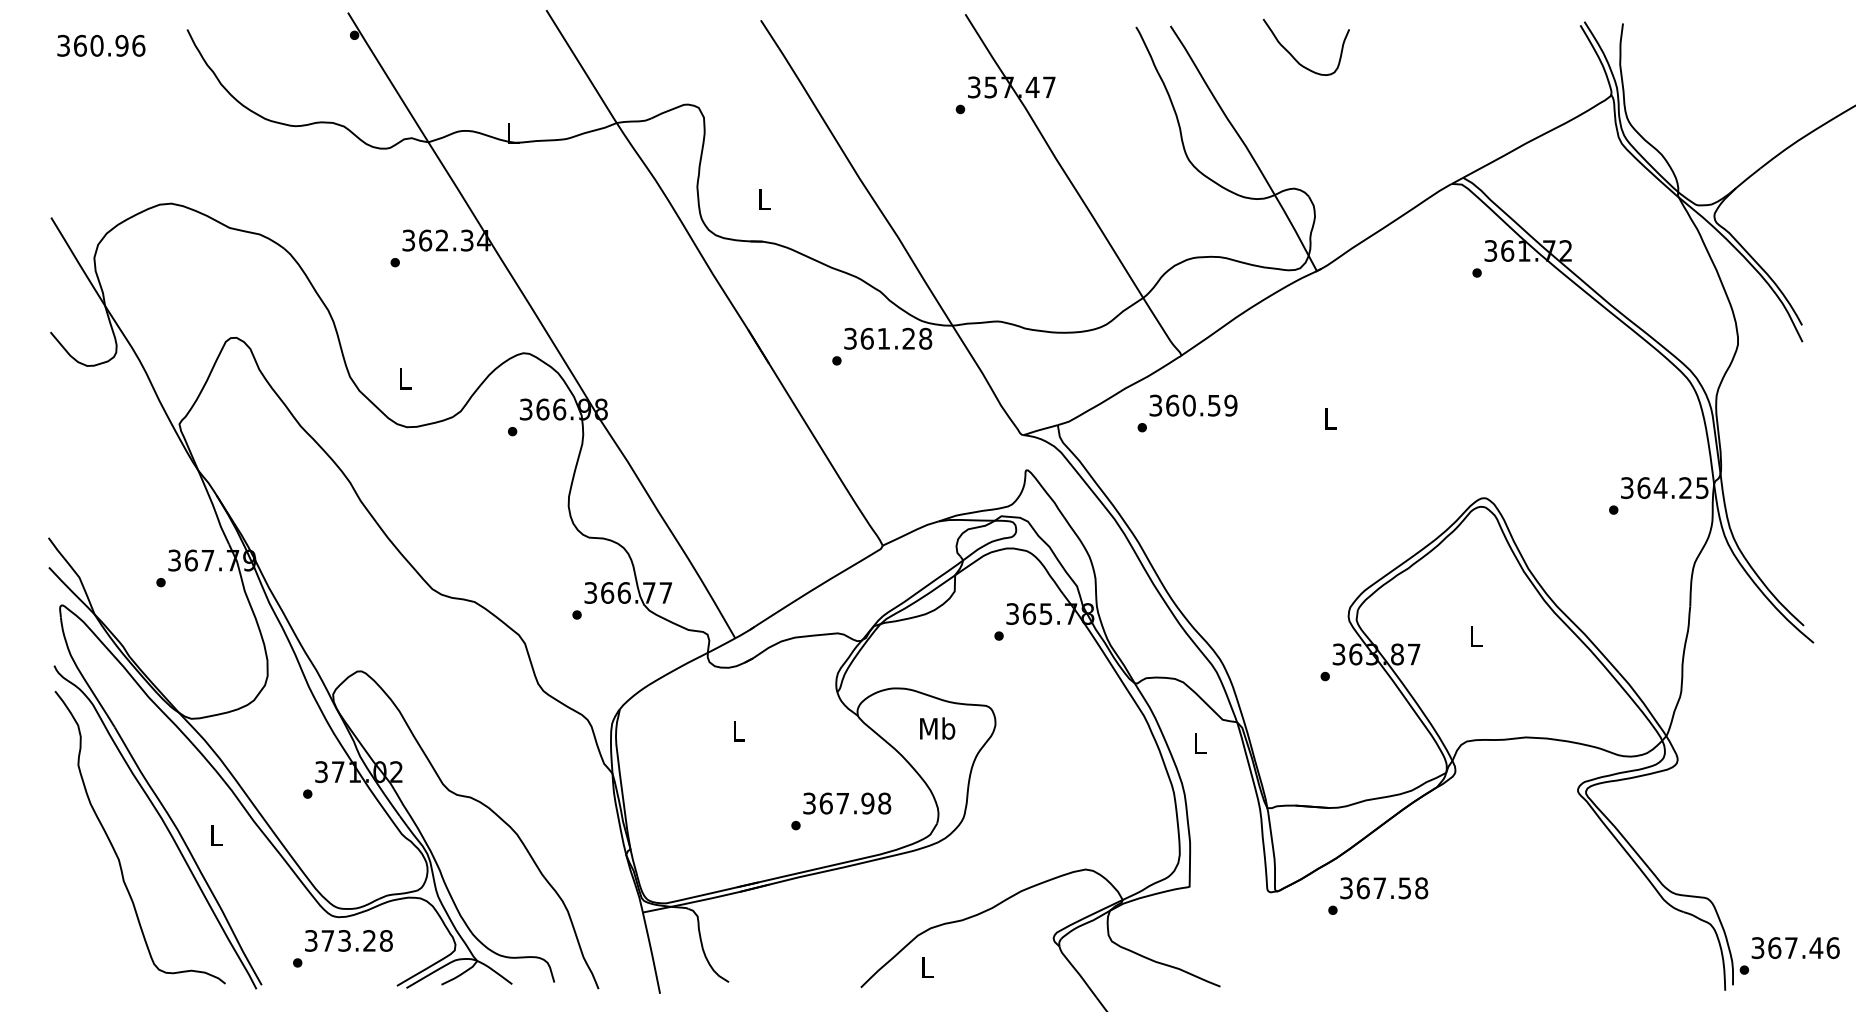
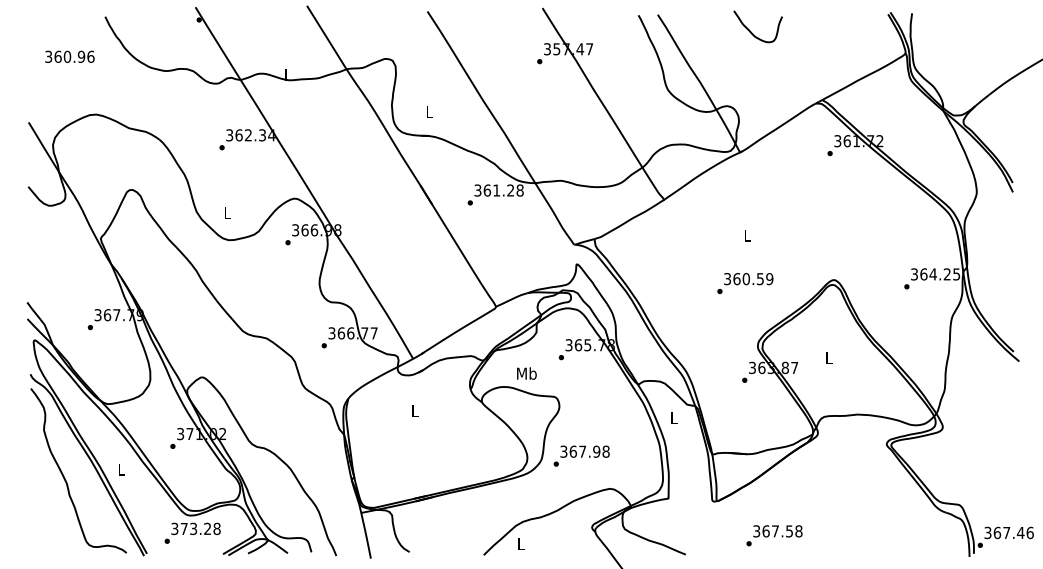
text: (100, 45) -> (69, 56), moved
curve: (1294, 55) -> (751, 31), moved
text: (1187, 413) -> (745, 283), moved
text: (936, 728) -> (526, 373), moved
text: (840, 810) -> (581, 455), moved
text: (1378, 895) -> (774, 535), moved

